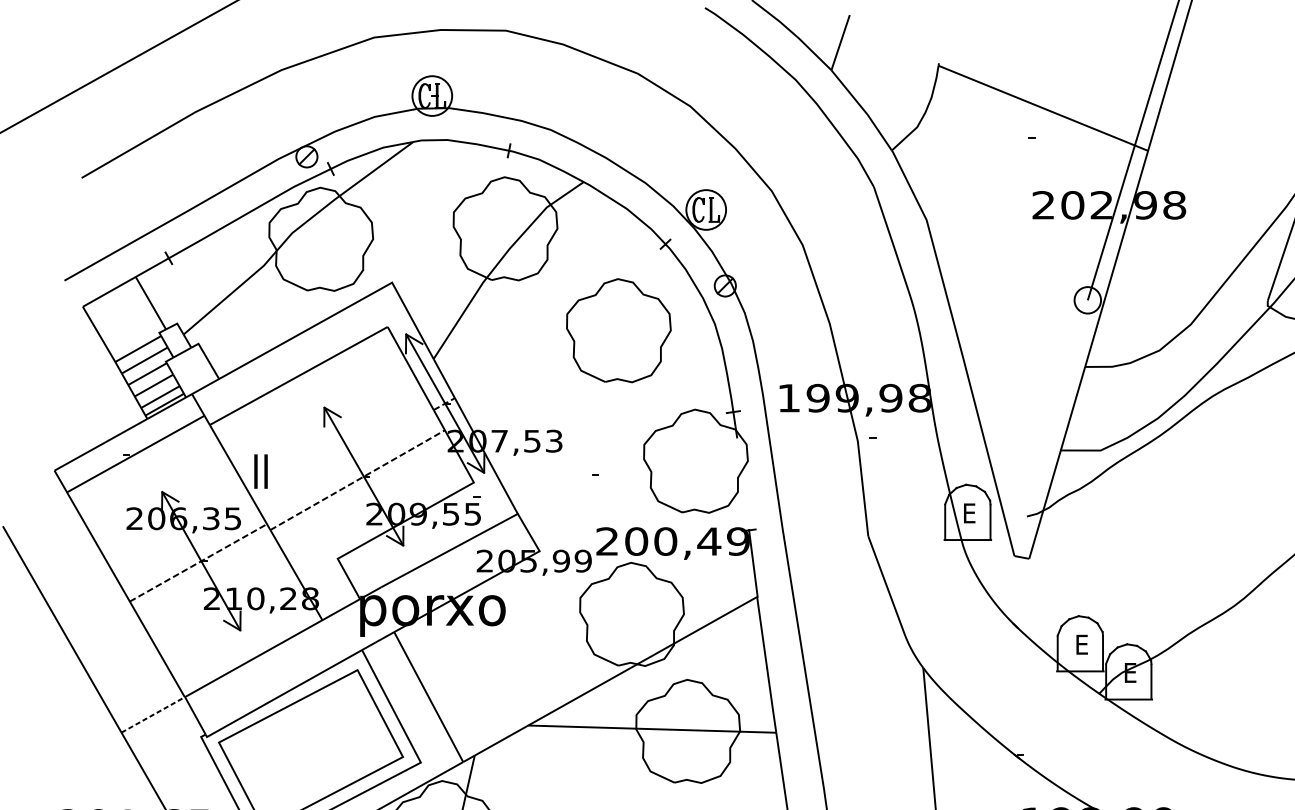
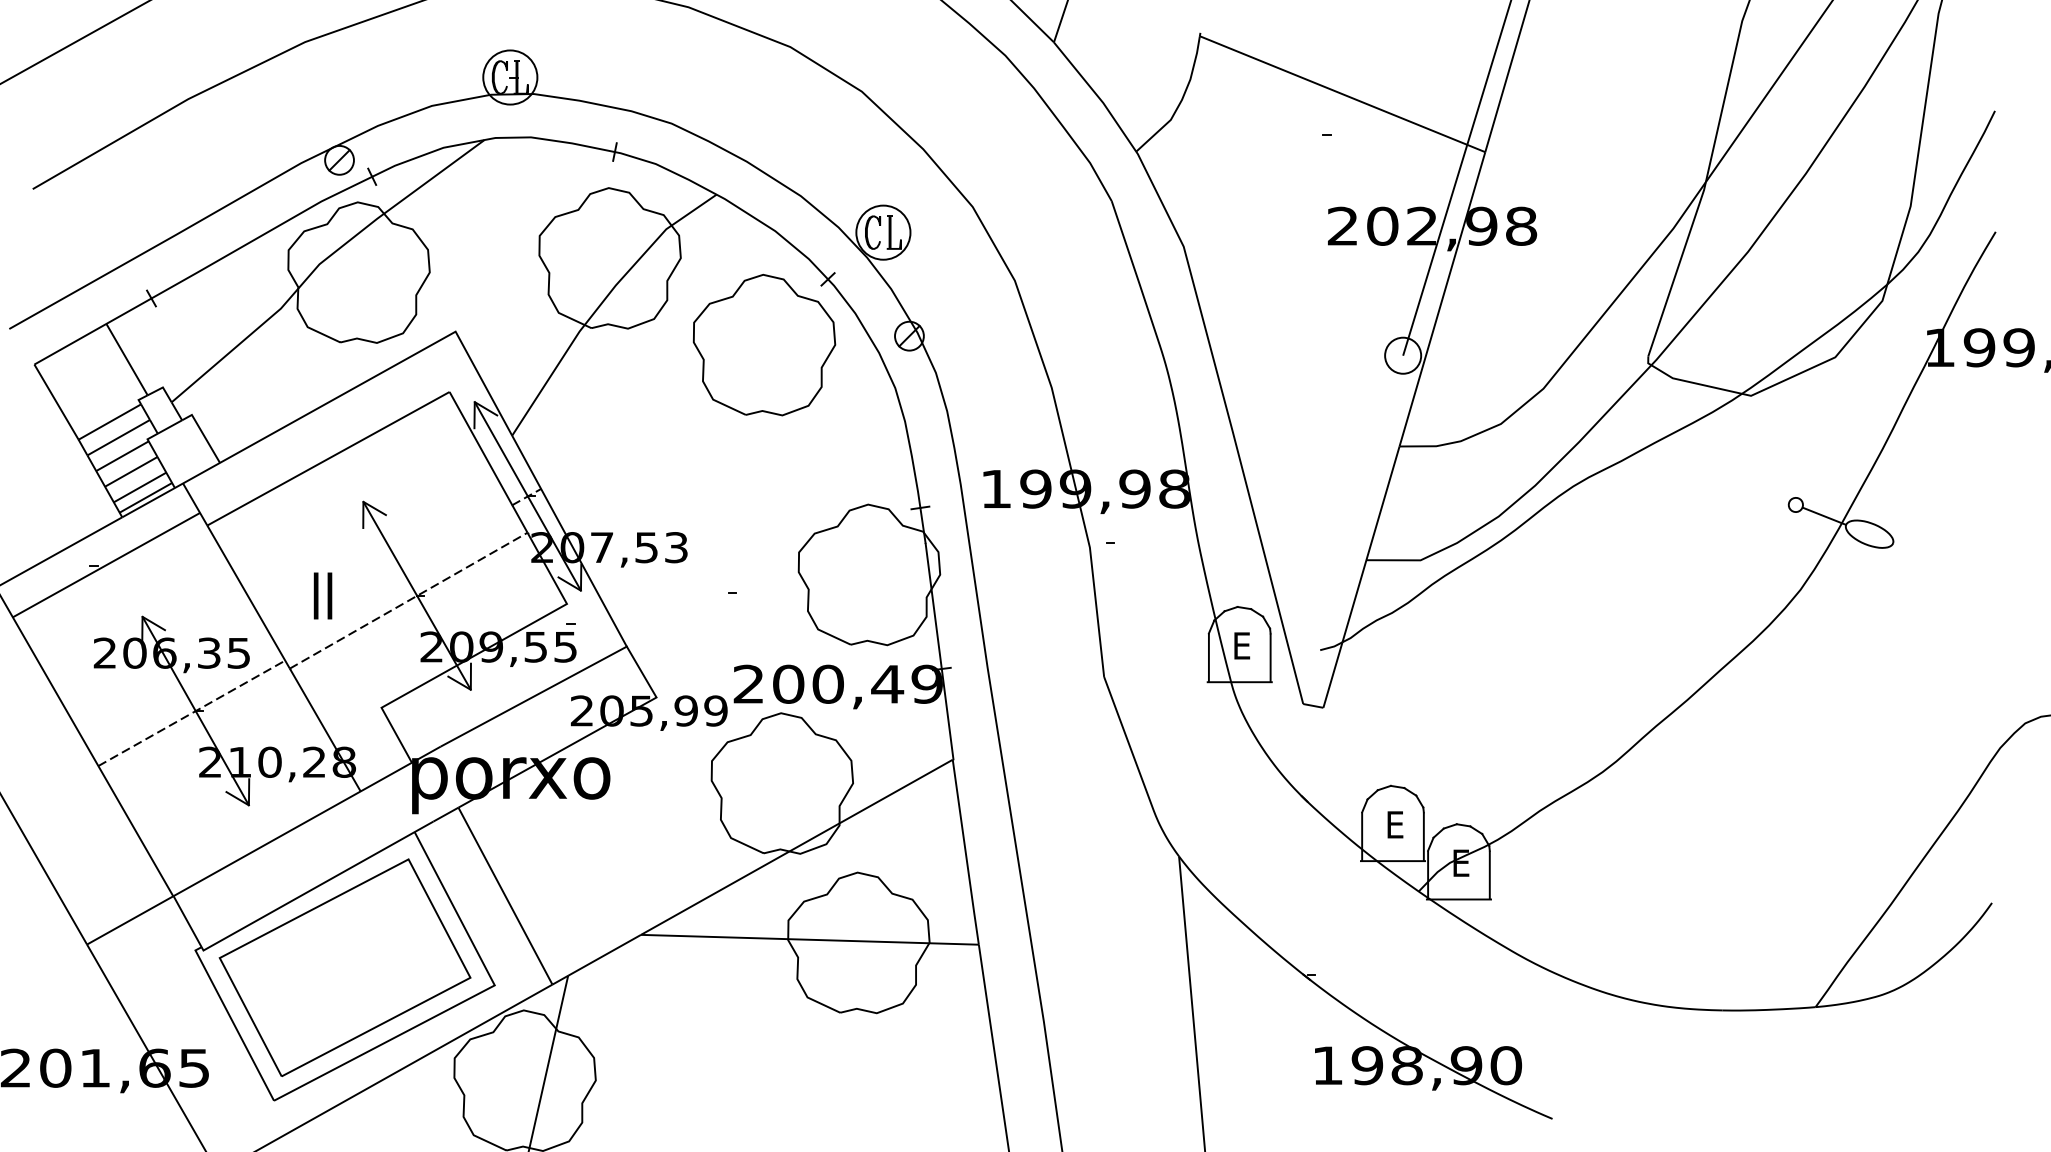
part: (618, 330) -> (764, 345), moved
text: (260, 471) -> (322, 595), moved
line: (742, 484) -> (933, 606), added
line: (153, 714) -> (130, 920), dashed -> solid

